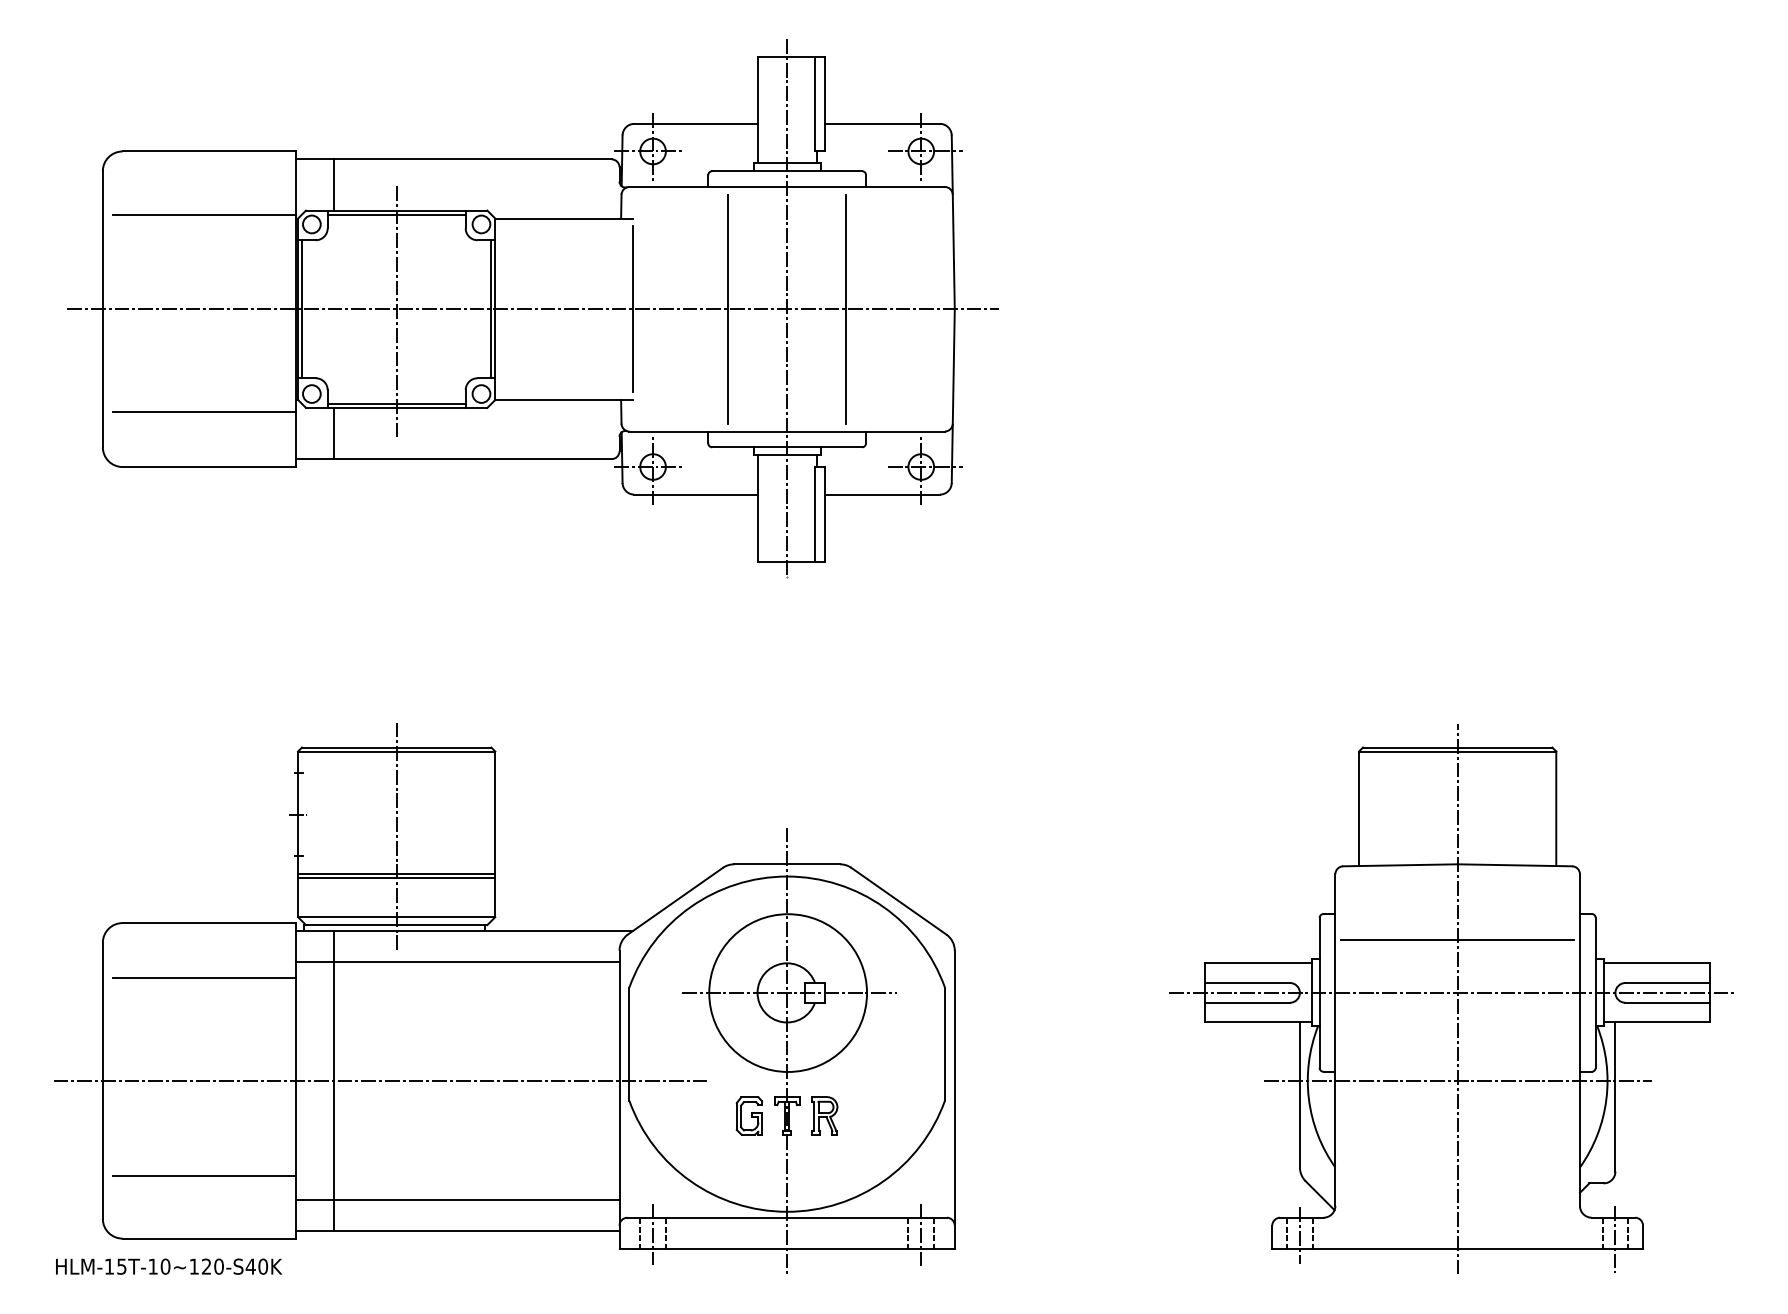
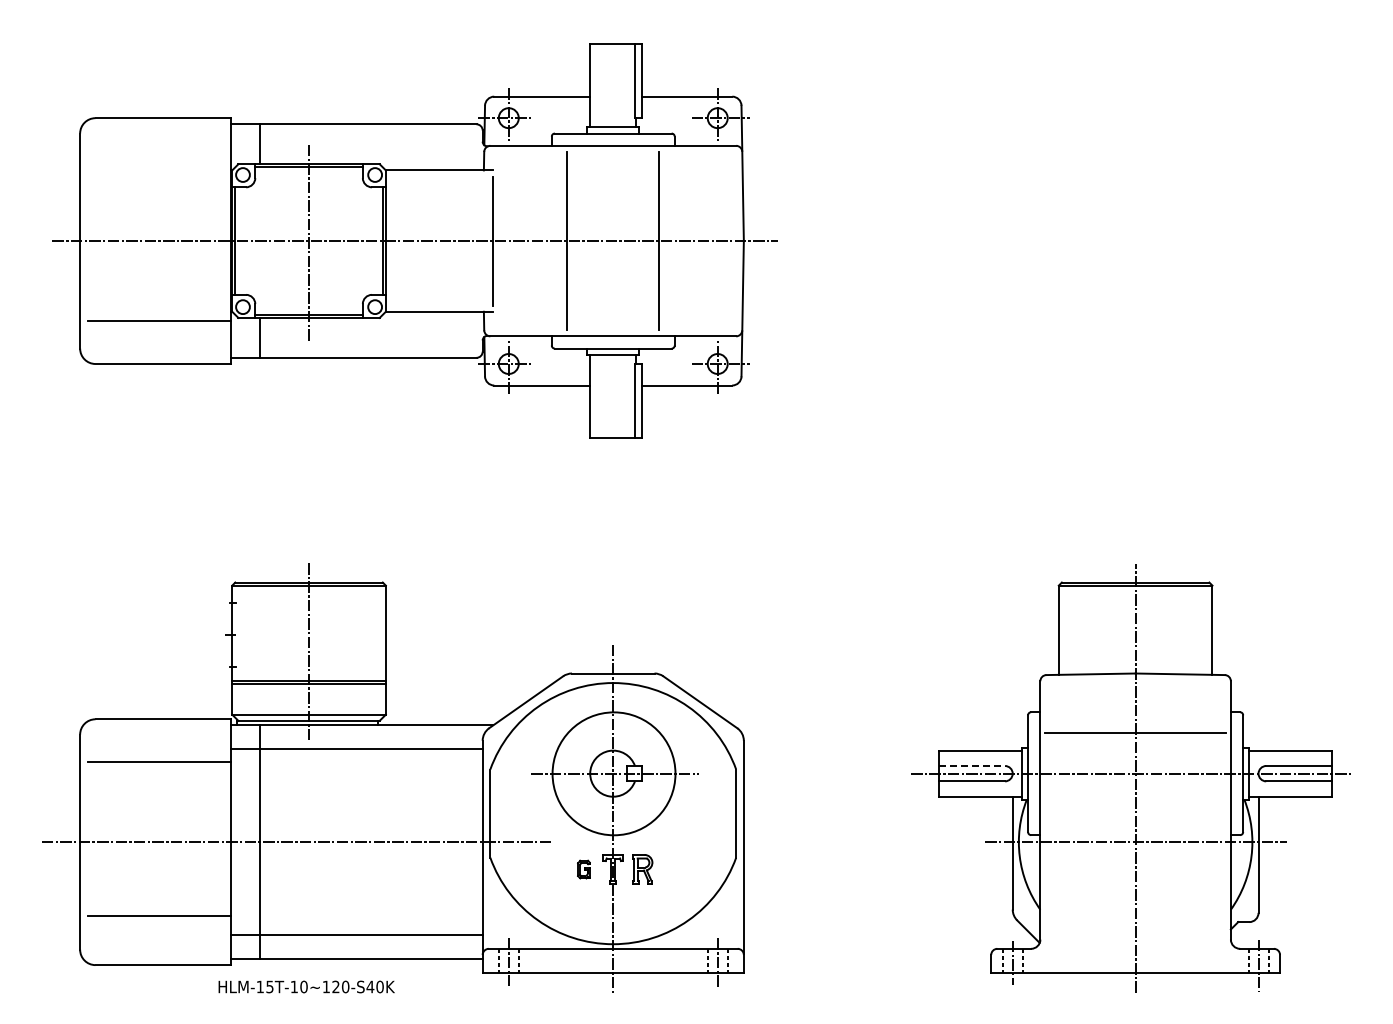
line: (203, 214) -> (158, 167), removed
line: (787, 308) -> (613, 240), removed
line: (1248, 983) -> (972, 766), solid -> dashed
part: (748, 1115) -> (583, 869), size x0.6
text: (168, 1266) -> (306, 986), moved

